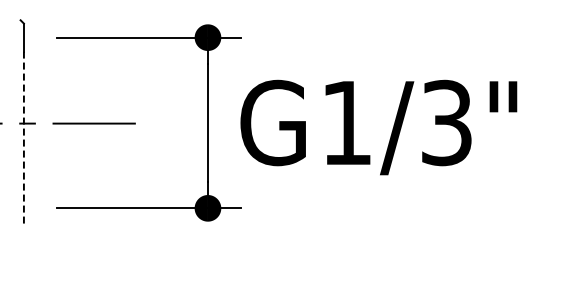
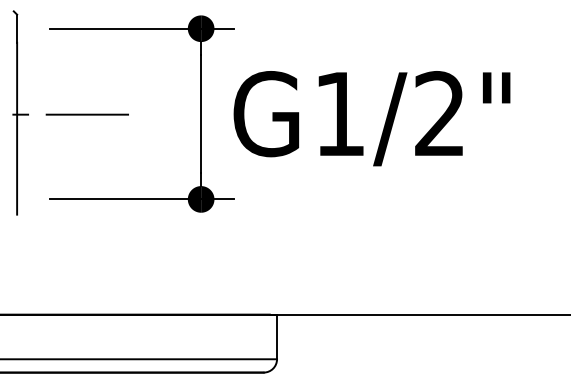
text: (446, 123) -> (439, 114), G1/3" -> G1/2"
line: (24, 137) -> (17, 128), dashed -> solid

